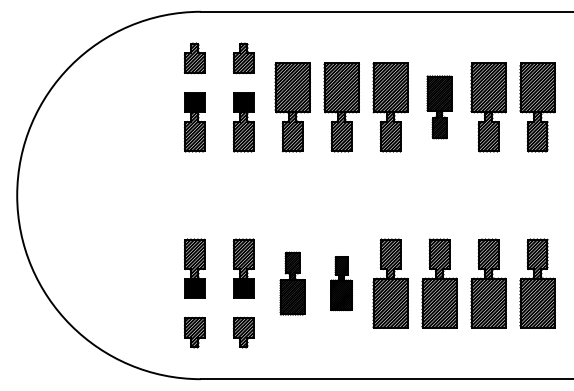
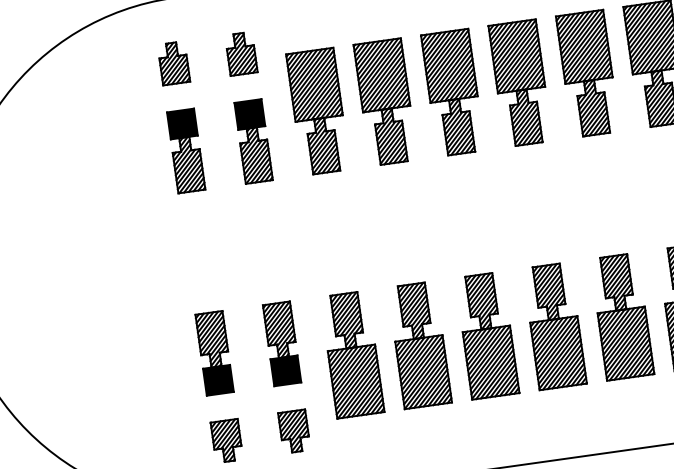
part: (439, 107) -> (520, 83), size x1.43
part: (292, 283) -> (352, 354), size x1.43
part: (341, 283) -> (419, 344), size x1.67

